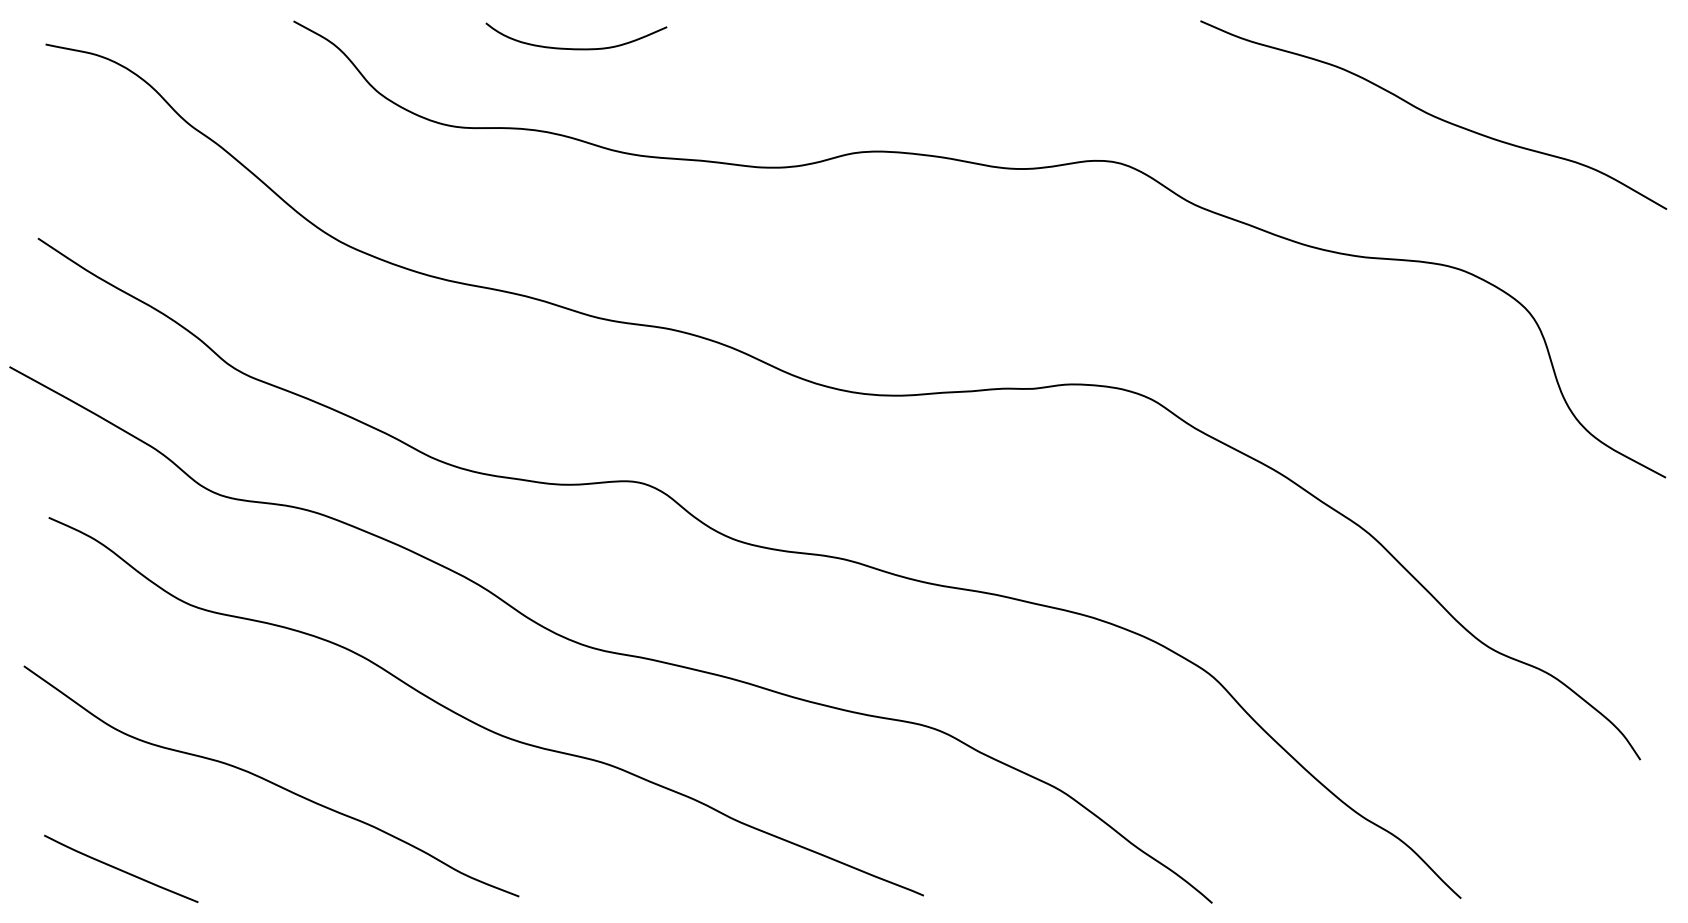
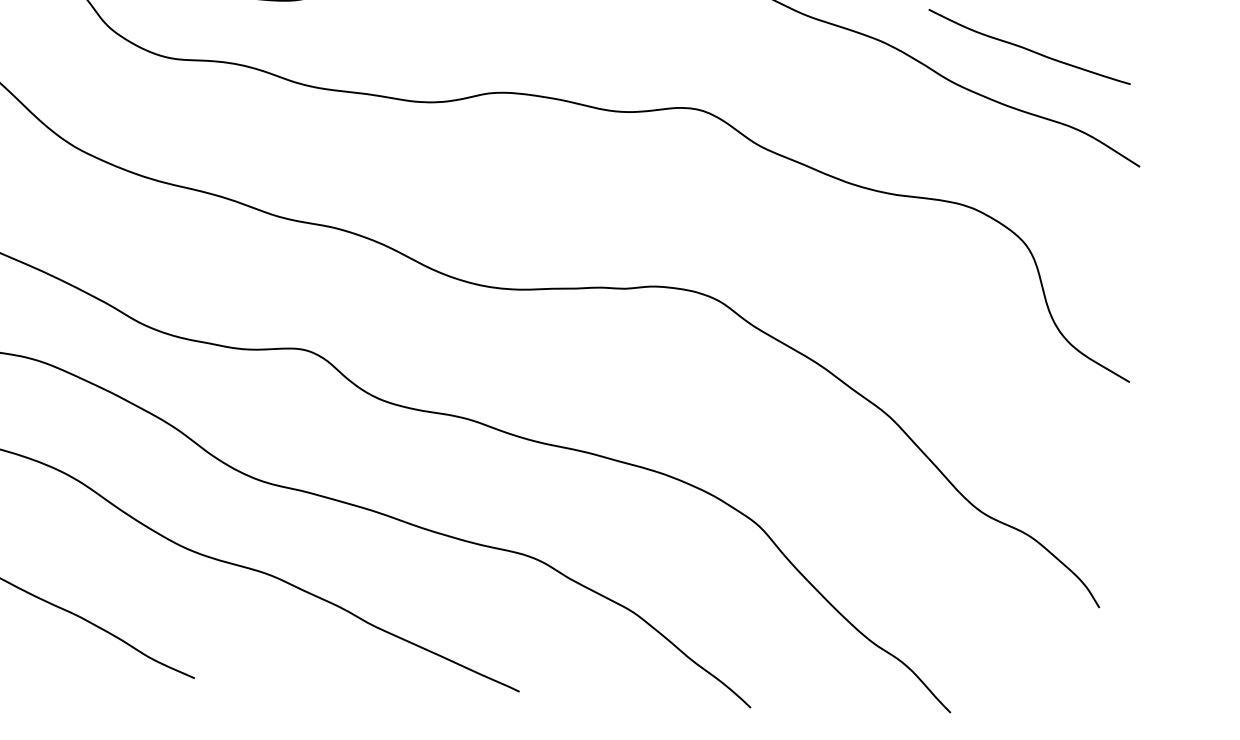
curve: (1521, 68) -> (1028, 48), added

